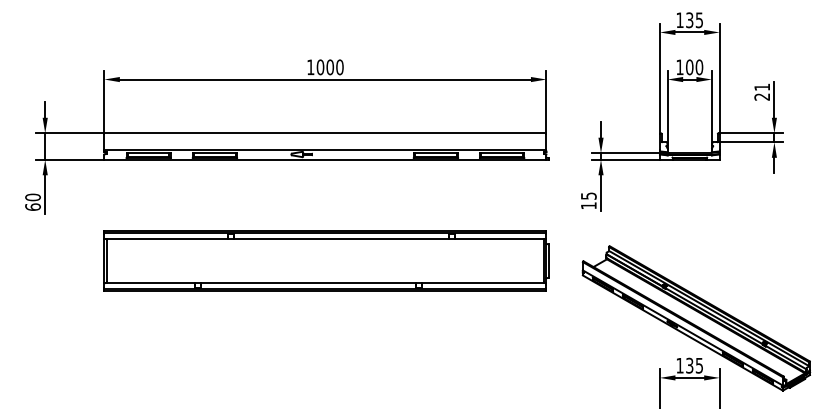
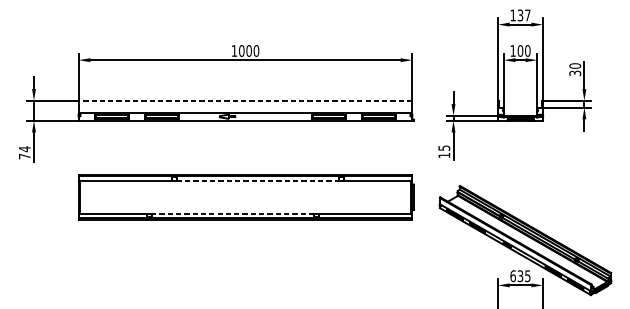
text: (698, 20) -> (527, 15), 135 -> 137
text: (762, 91) -> (575, 69), 21 -> 30
line: (324, 133) -> (244, 100), solid -> dashed
text: (32, 201) -> (24, 152), 60 -> 74
line: (341, 238) -> (257, 180), solid -> dashed
line: (308, 283) -> (232, 214), solid -> dashed
text: (679, 365) -> (512, 276), 135 -> 635

